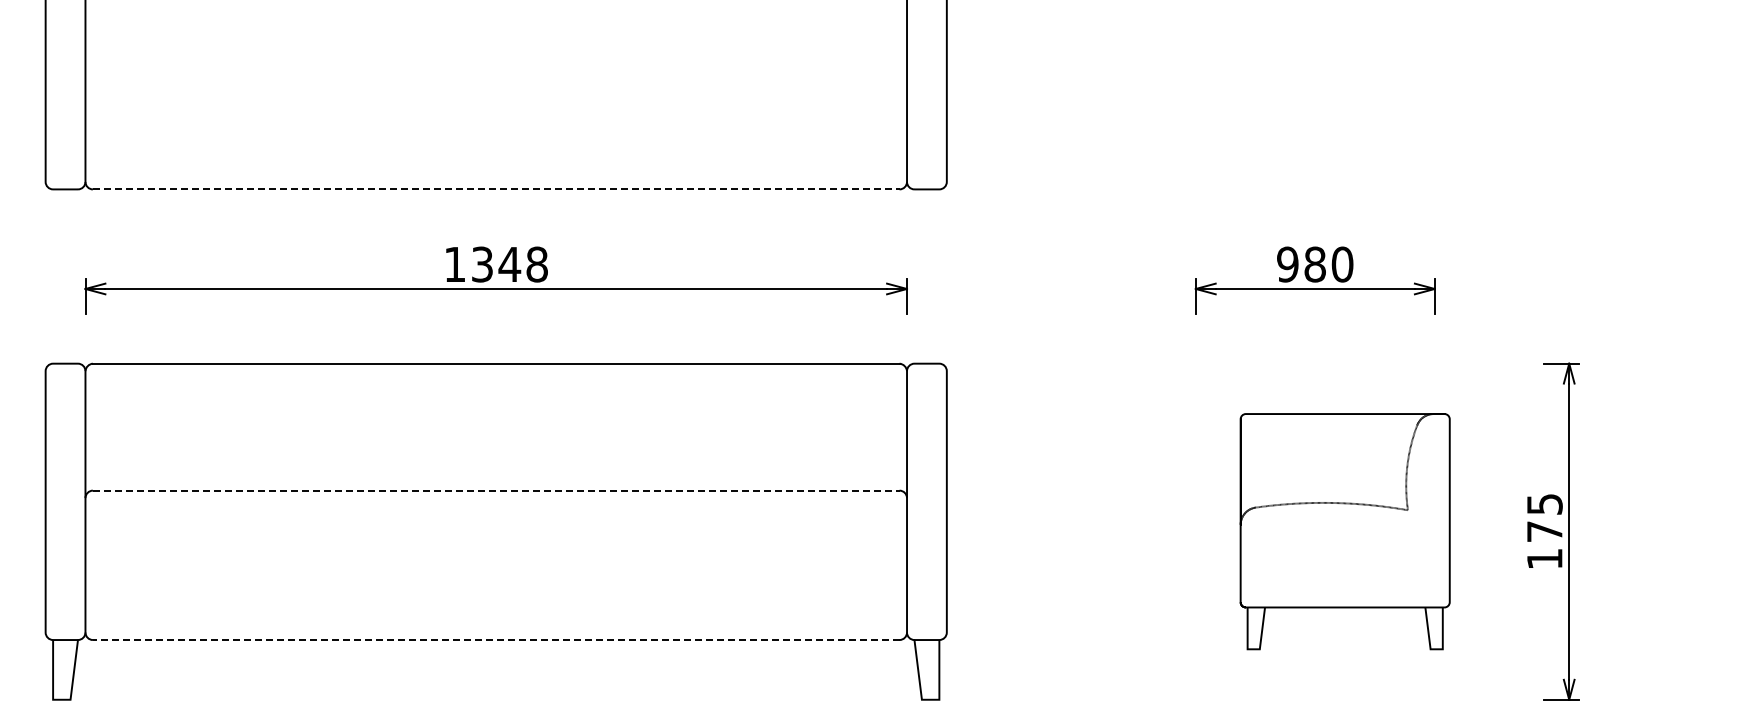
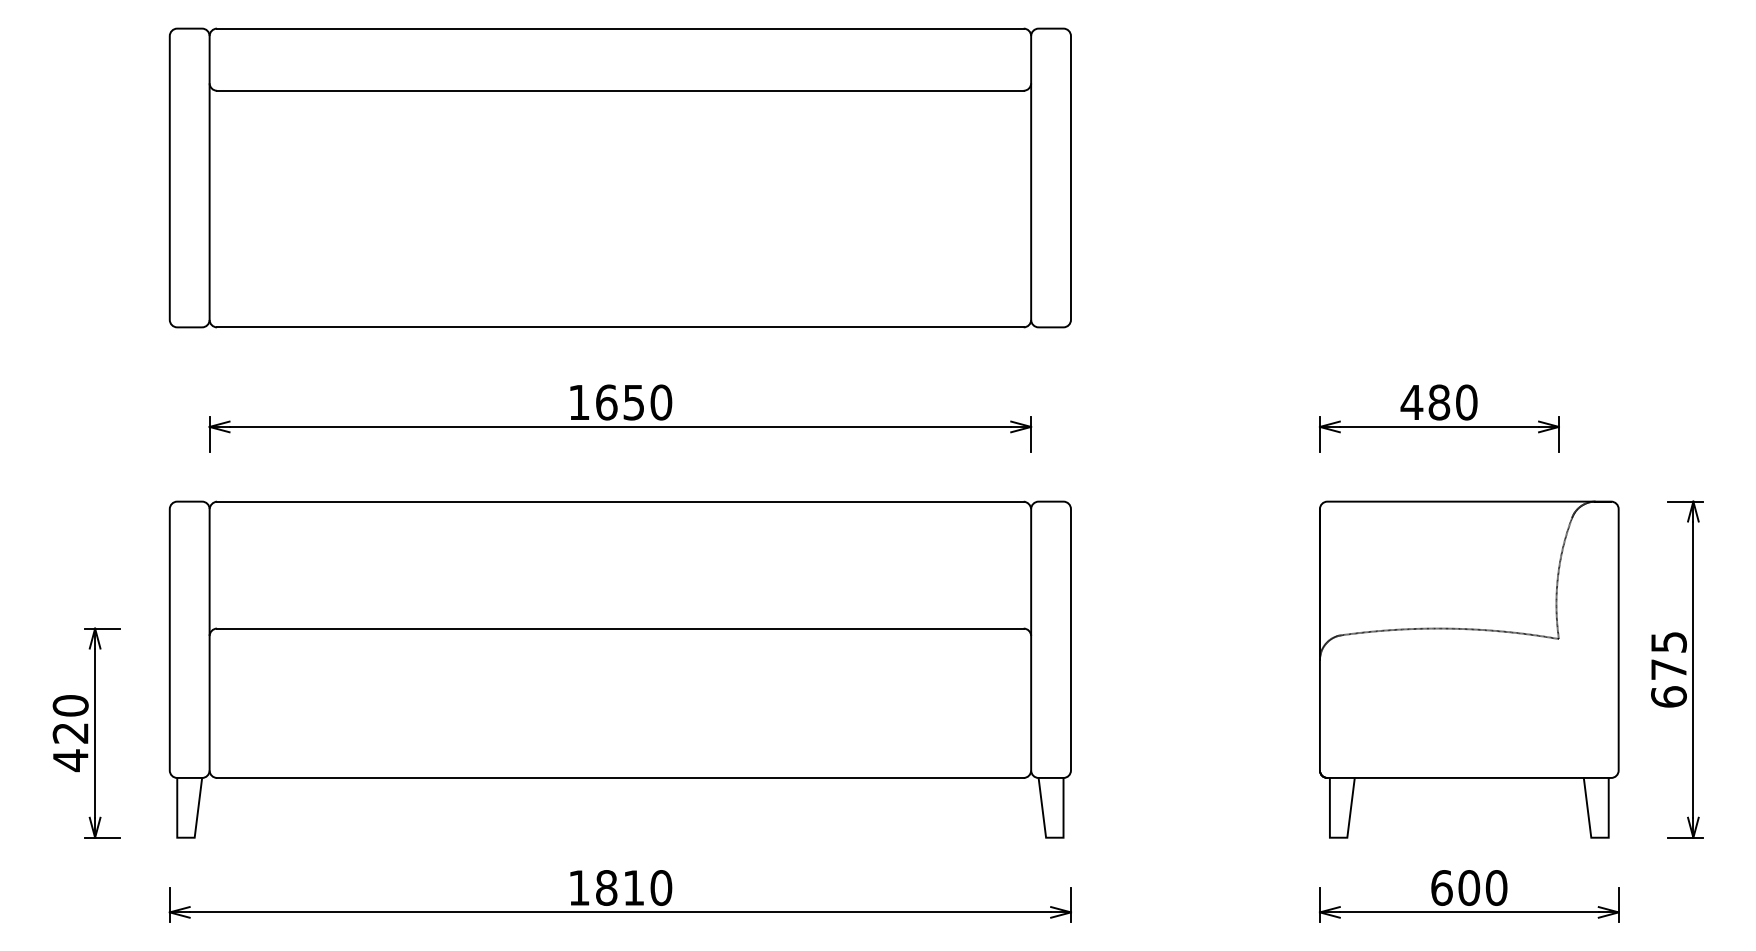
line: (496, 189) -> (620, 327), dashed -> solid
text: (510, 264) -> (634, 402), 1348 -> 1650
text: (1287, 264) -> (1411, 402), 980 -> 480
line: (496, 490) -> (620, 628), dashed -> solid
part: (1345, 531) -> (1469, 669), size x1.43
text: (1544, 558) -> (1668, 696), 175 -> 675
line: (495, 639) -> (619, 777), dashed -> solid

